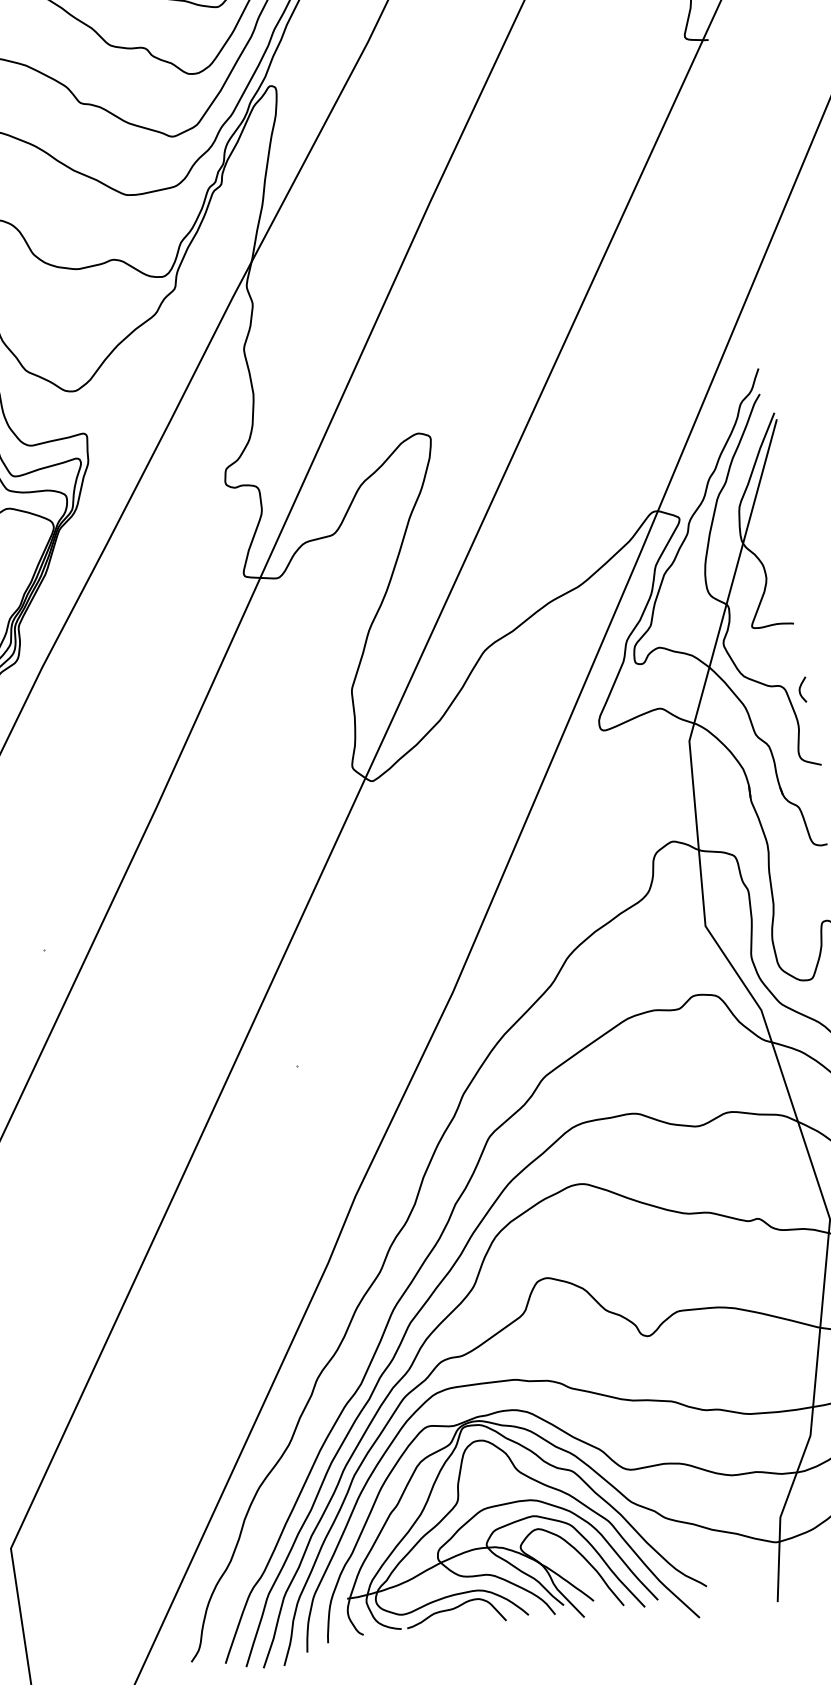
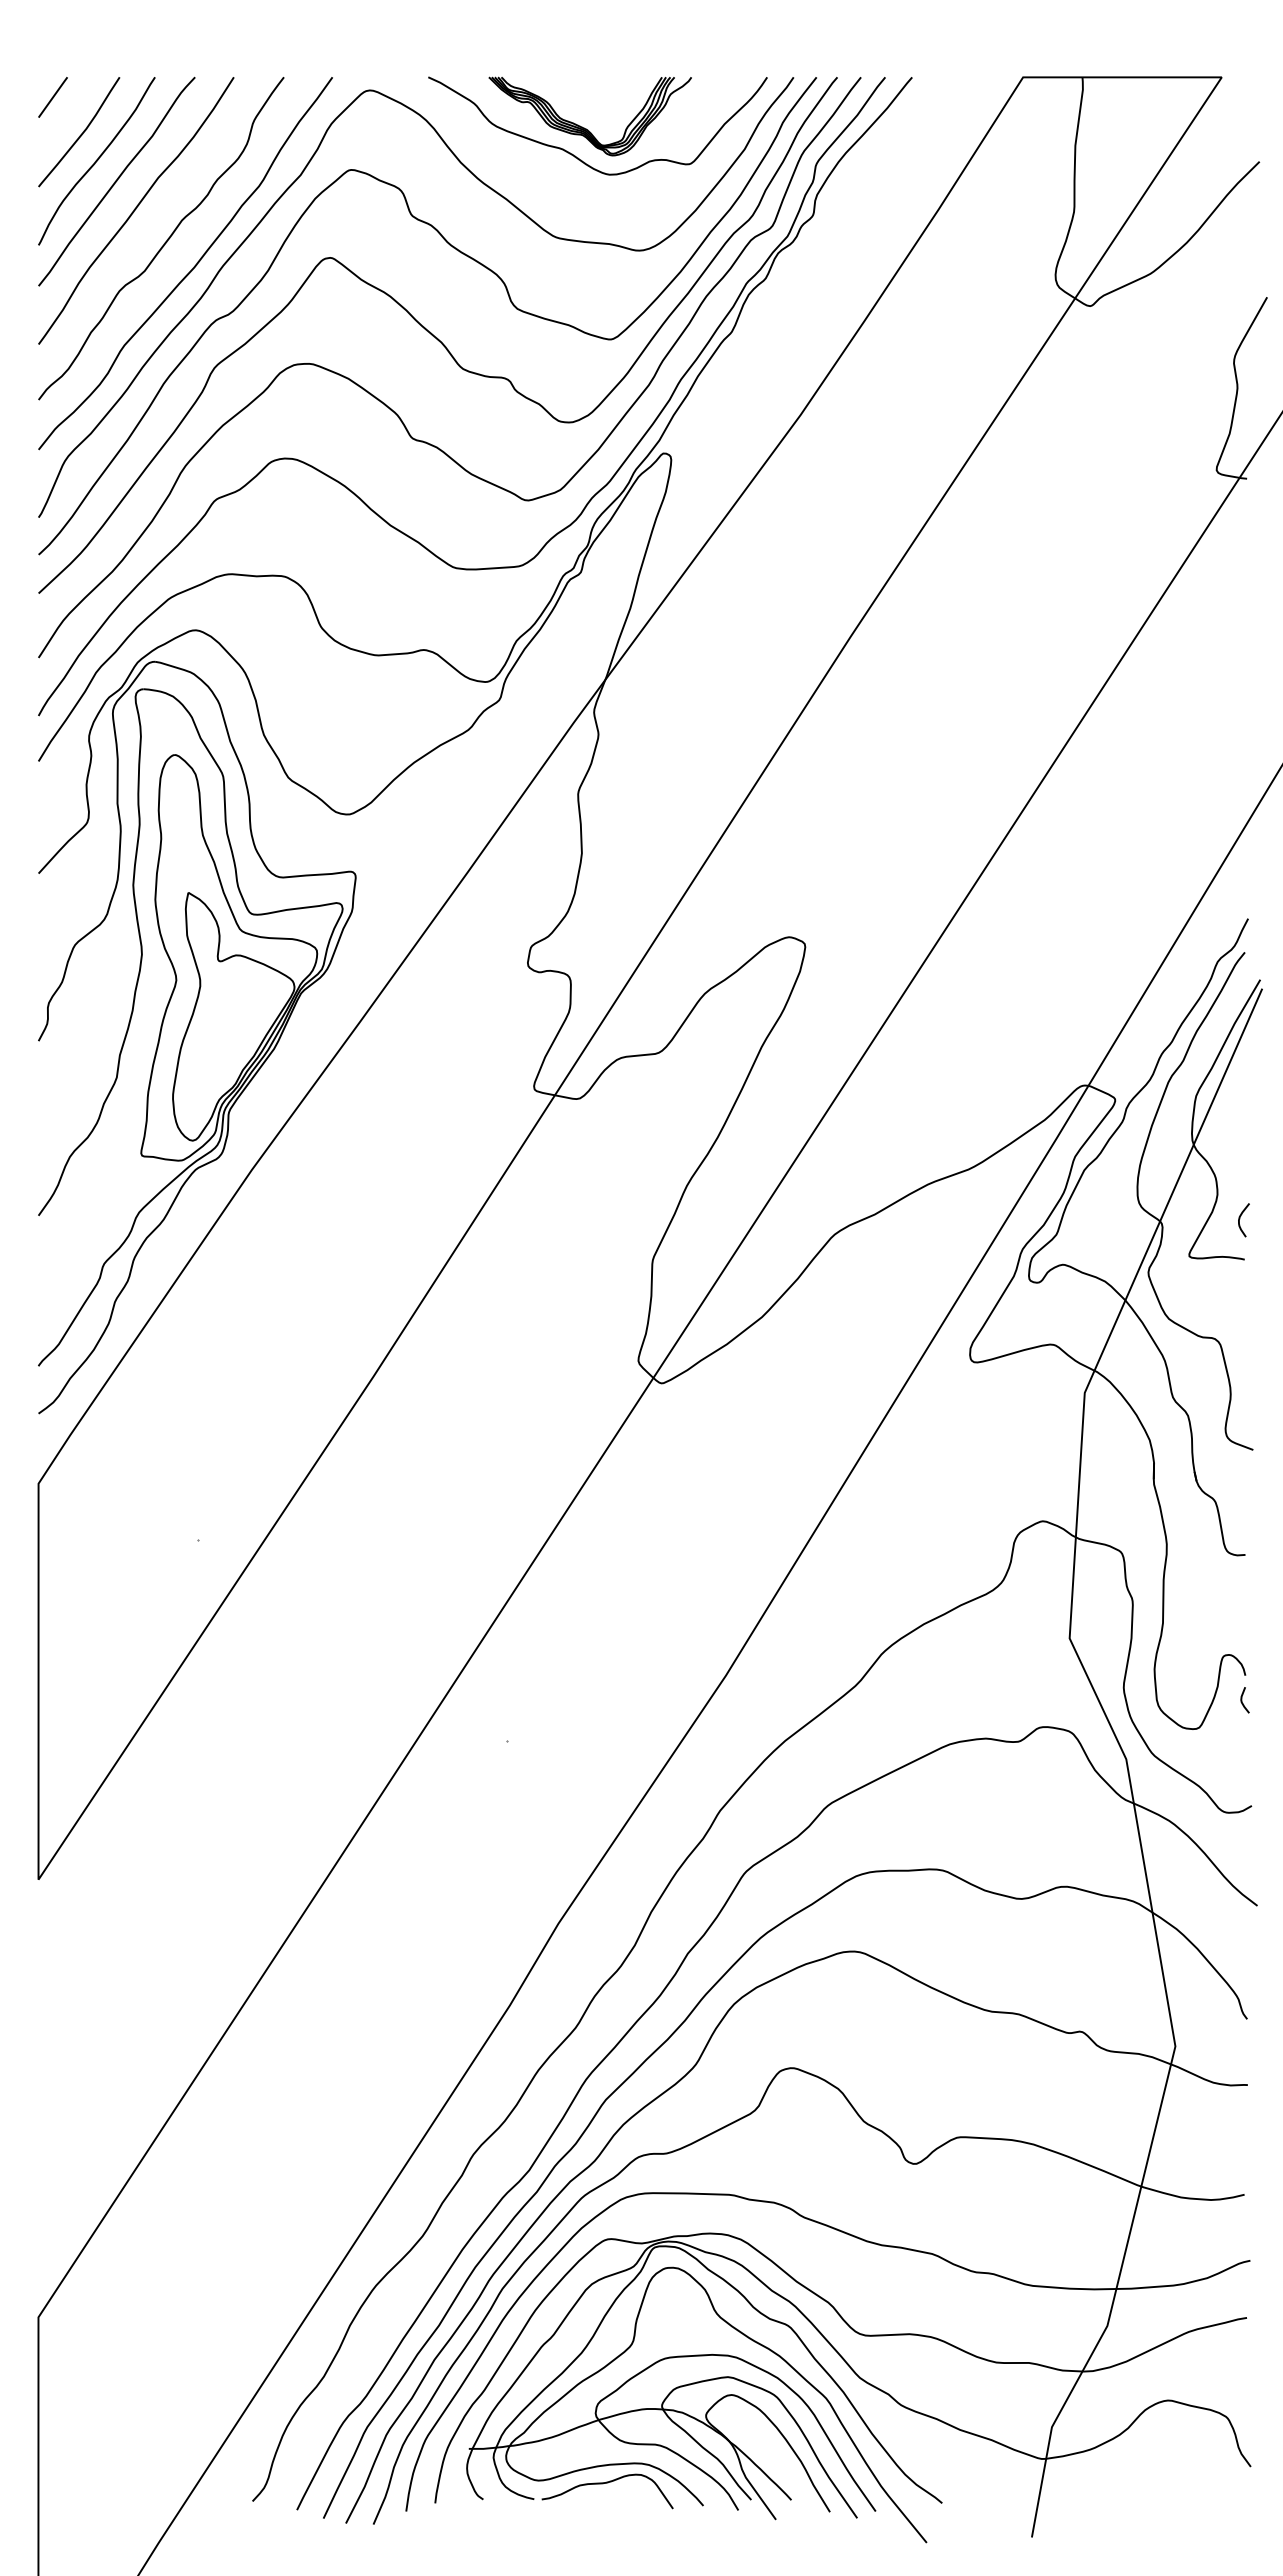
curve: (800, 689) -> (1240, 1219), moved

